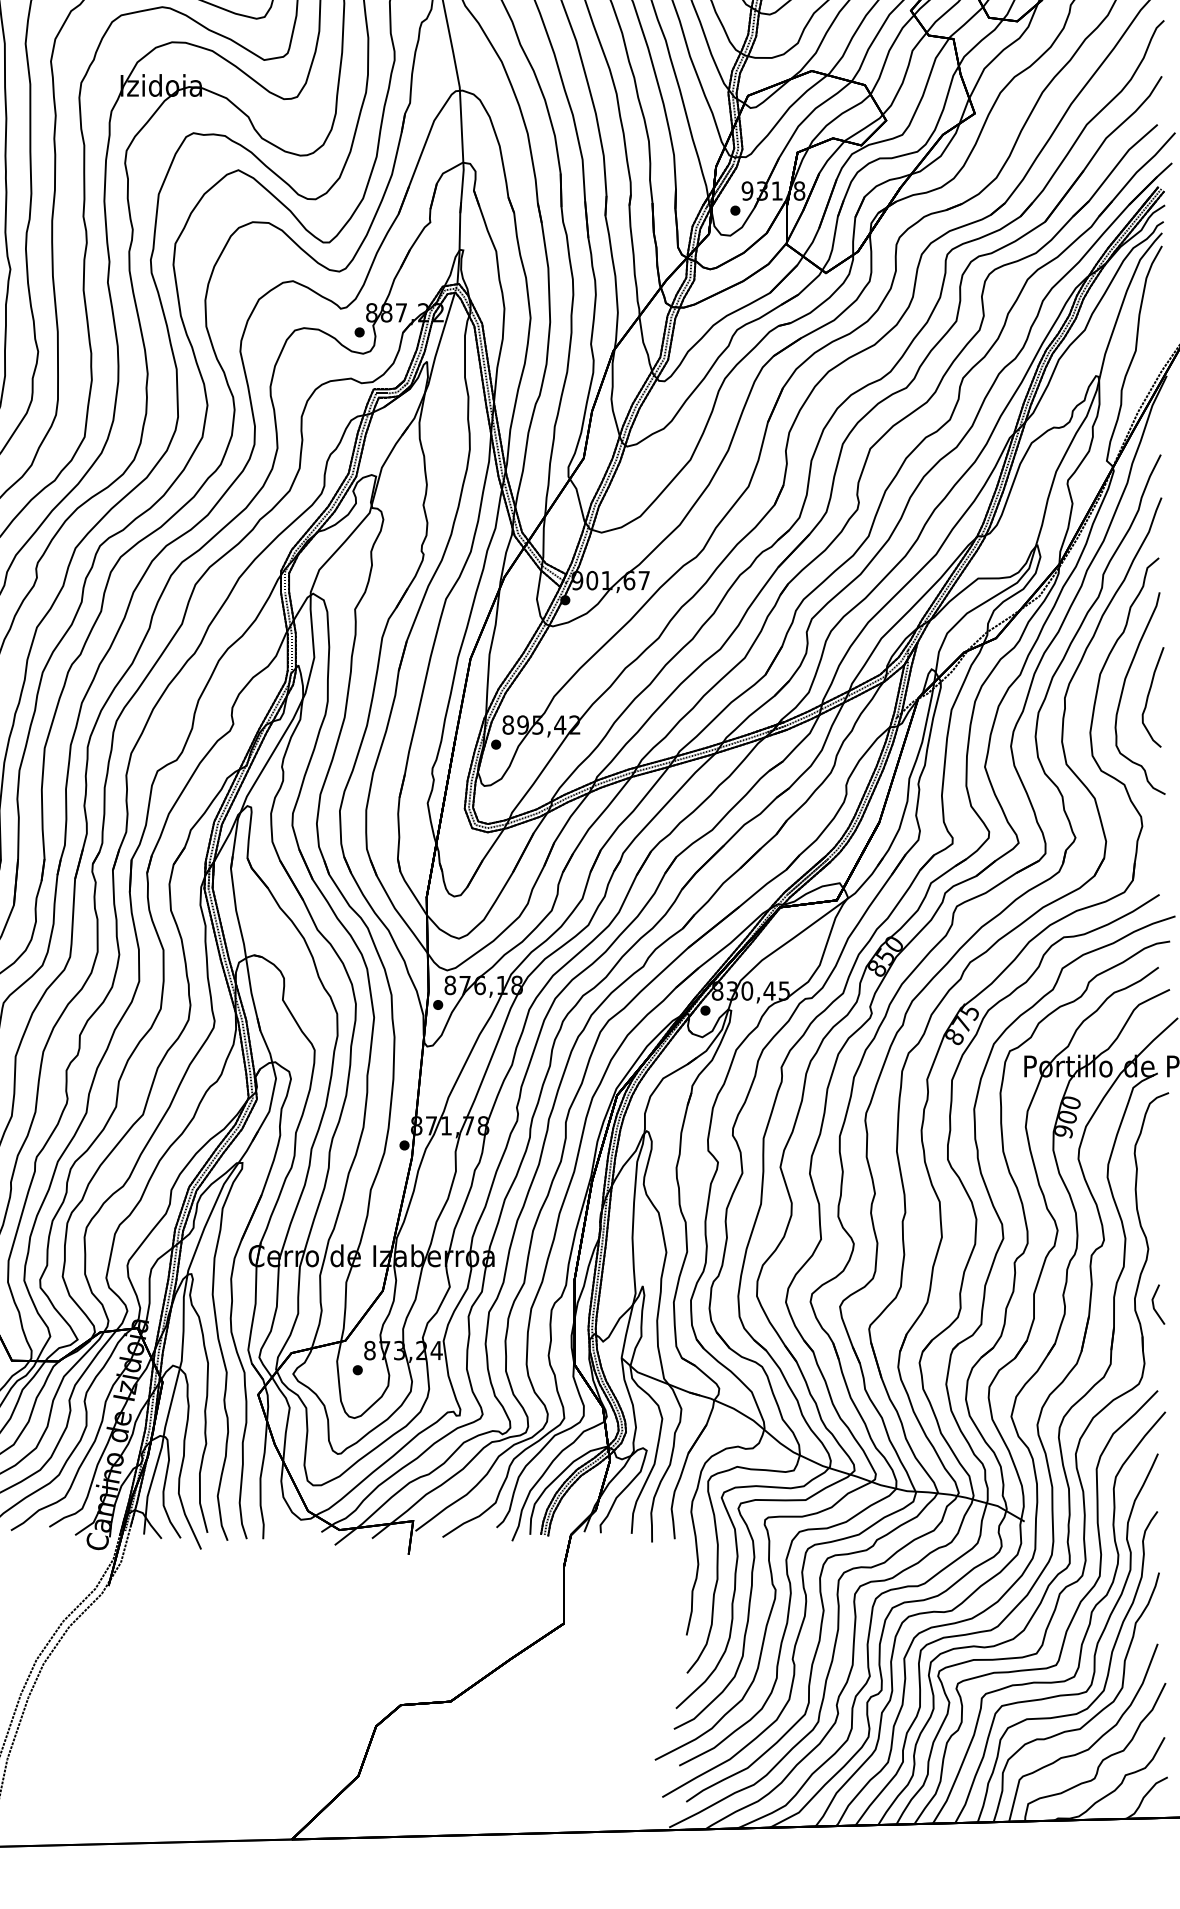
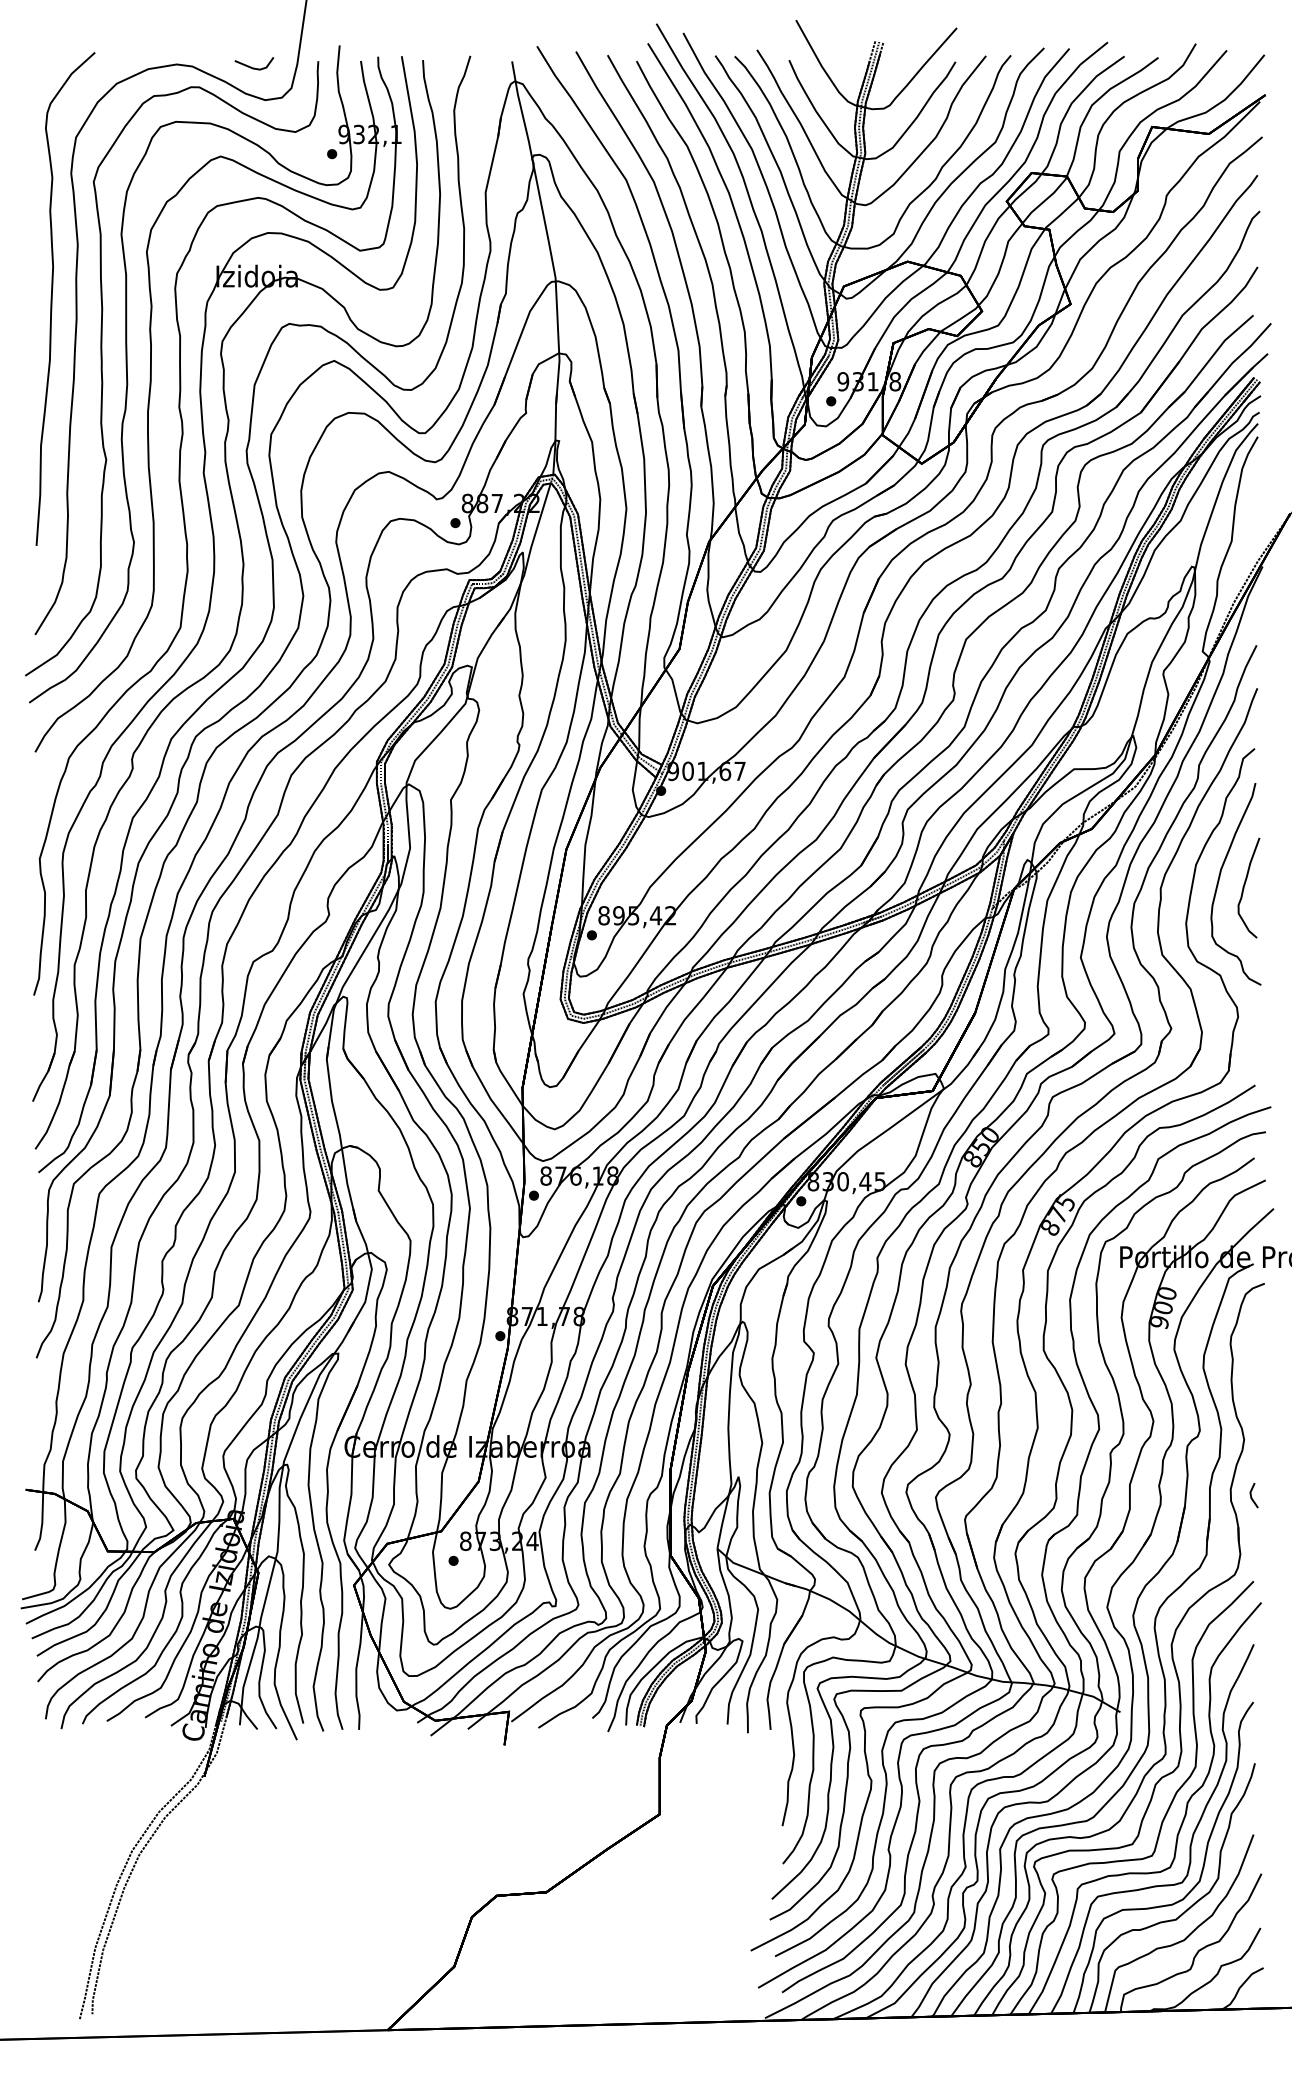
part: (1157, 1304) -> (1253, 1495), size x0.62

